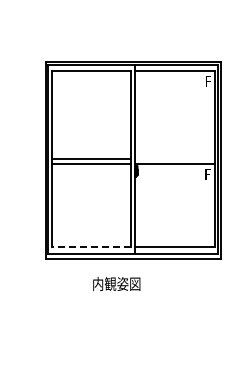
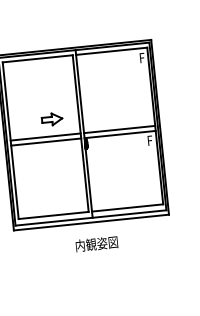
part: (101, 139) -> (52, 119), added
line: (175, 158) -> (119, 129), added
line: (91, 247) -> (53, 215), dashed -> solid
text: (116, 283) -> (96, 243), moved

